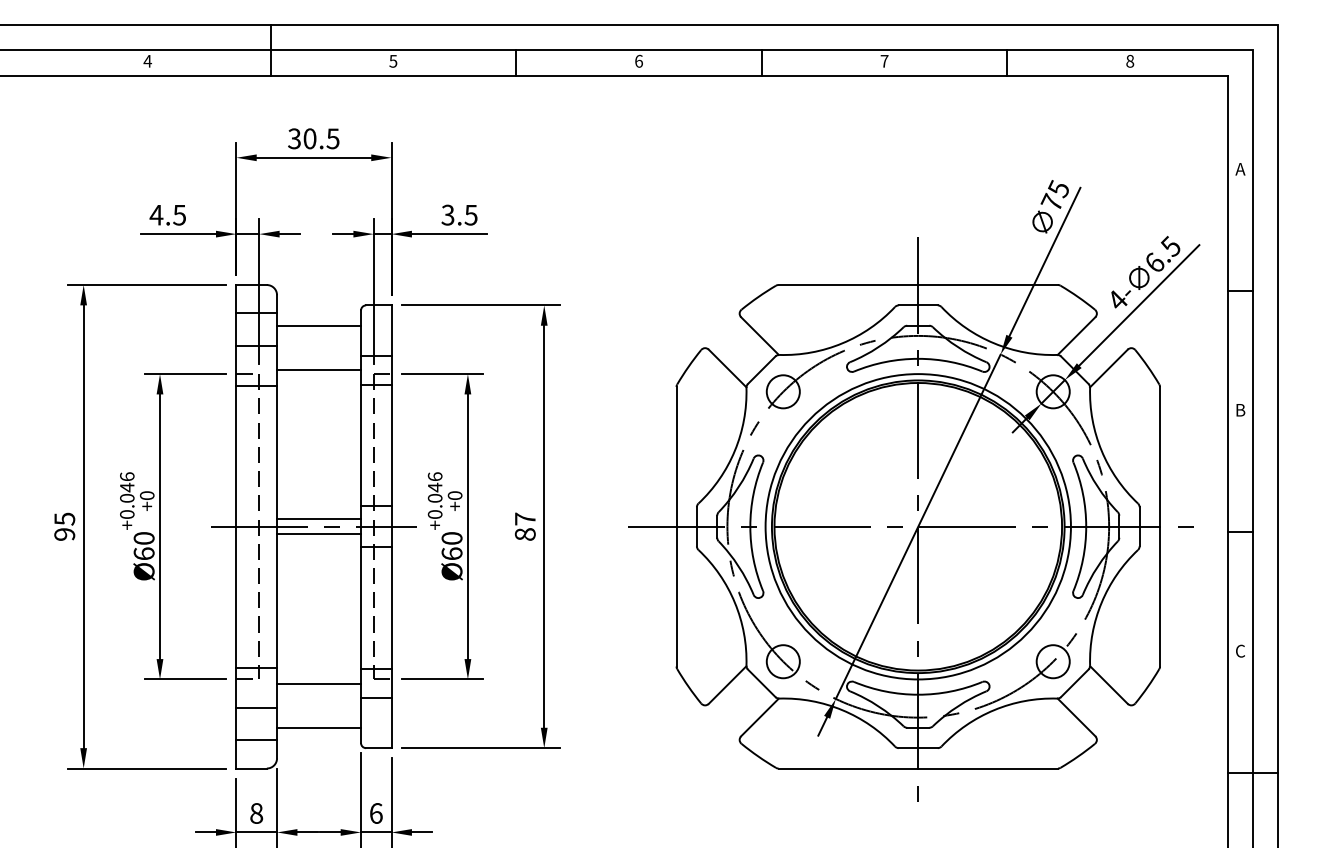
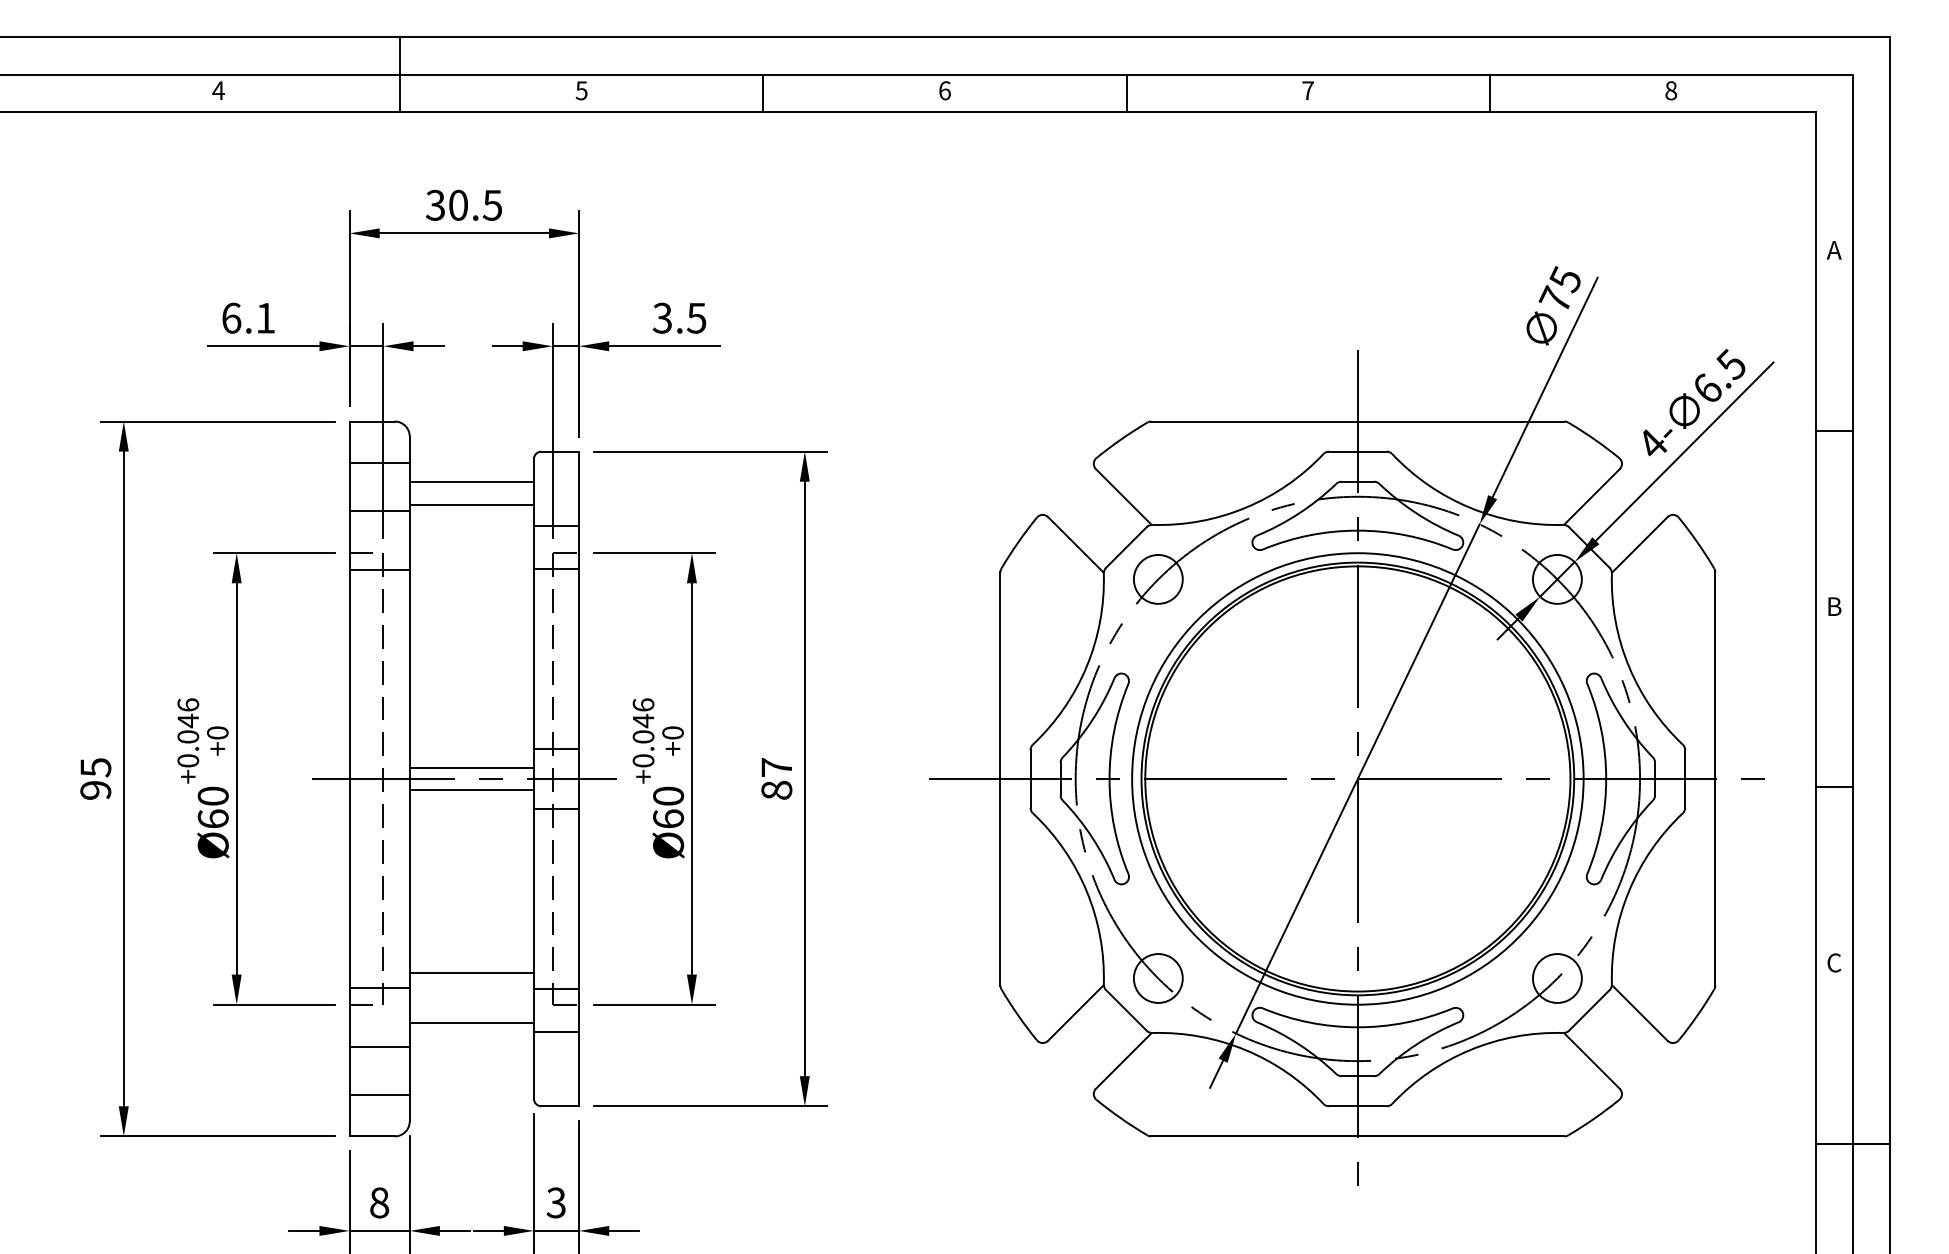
text: (167, 214) -> (247, 317), 4.5 -> 6.1
line: (319, 369) -> (472, 505), moved
line: (319, 684) -> (472, 973), moved
line: (319, 727) -> (472, 1022), moved
text: (375, 813) -> (555, 1202), 6 -> 3

